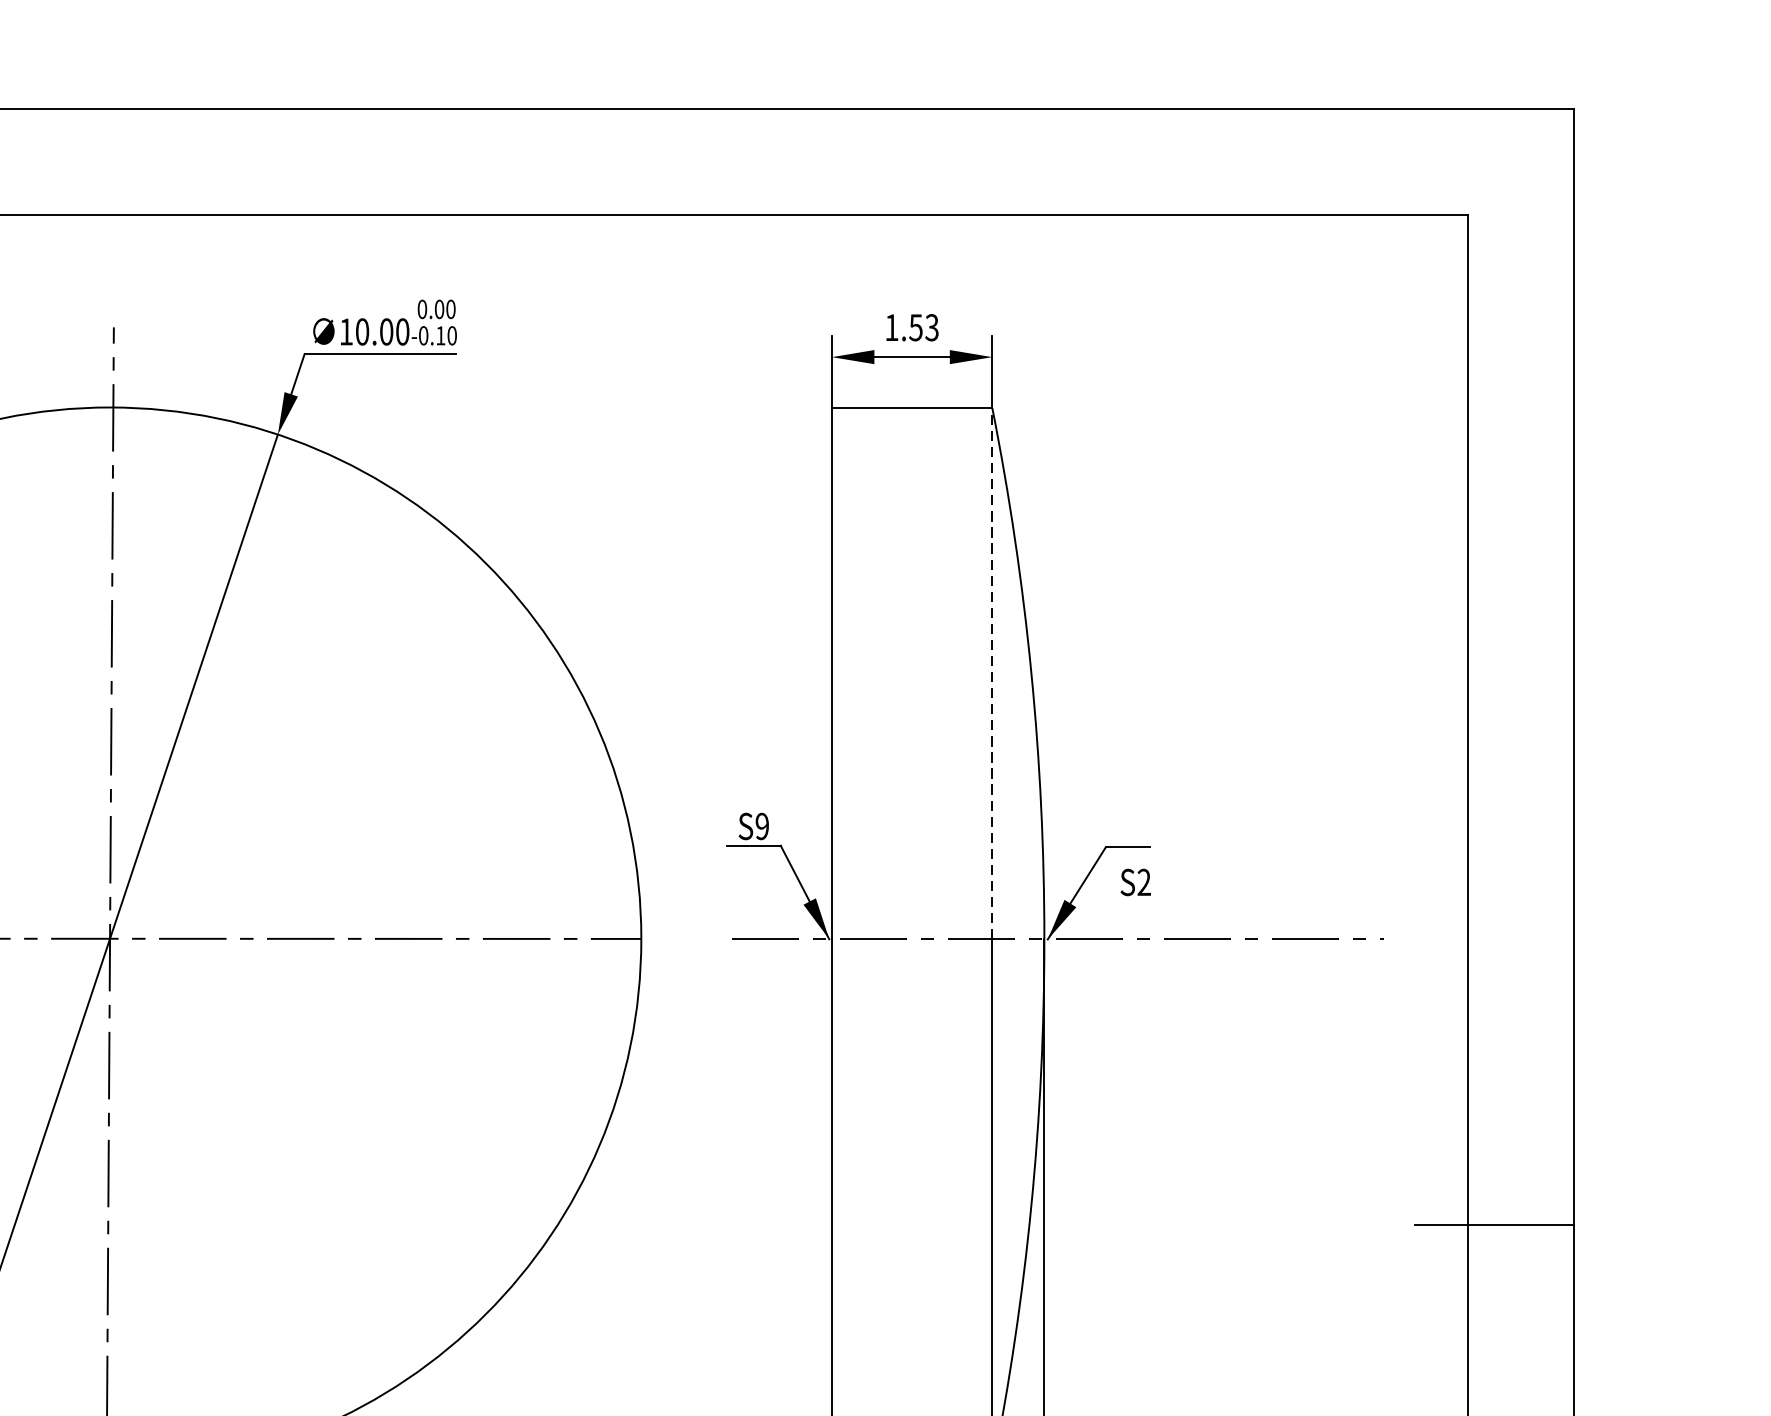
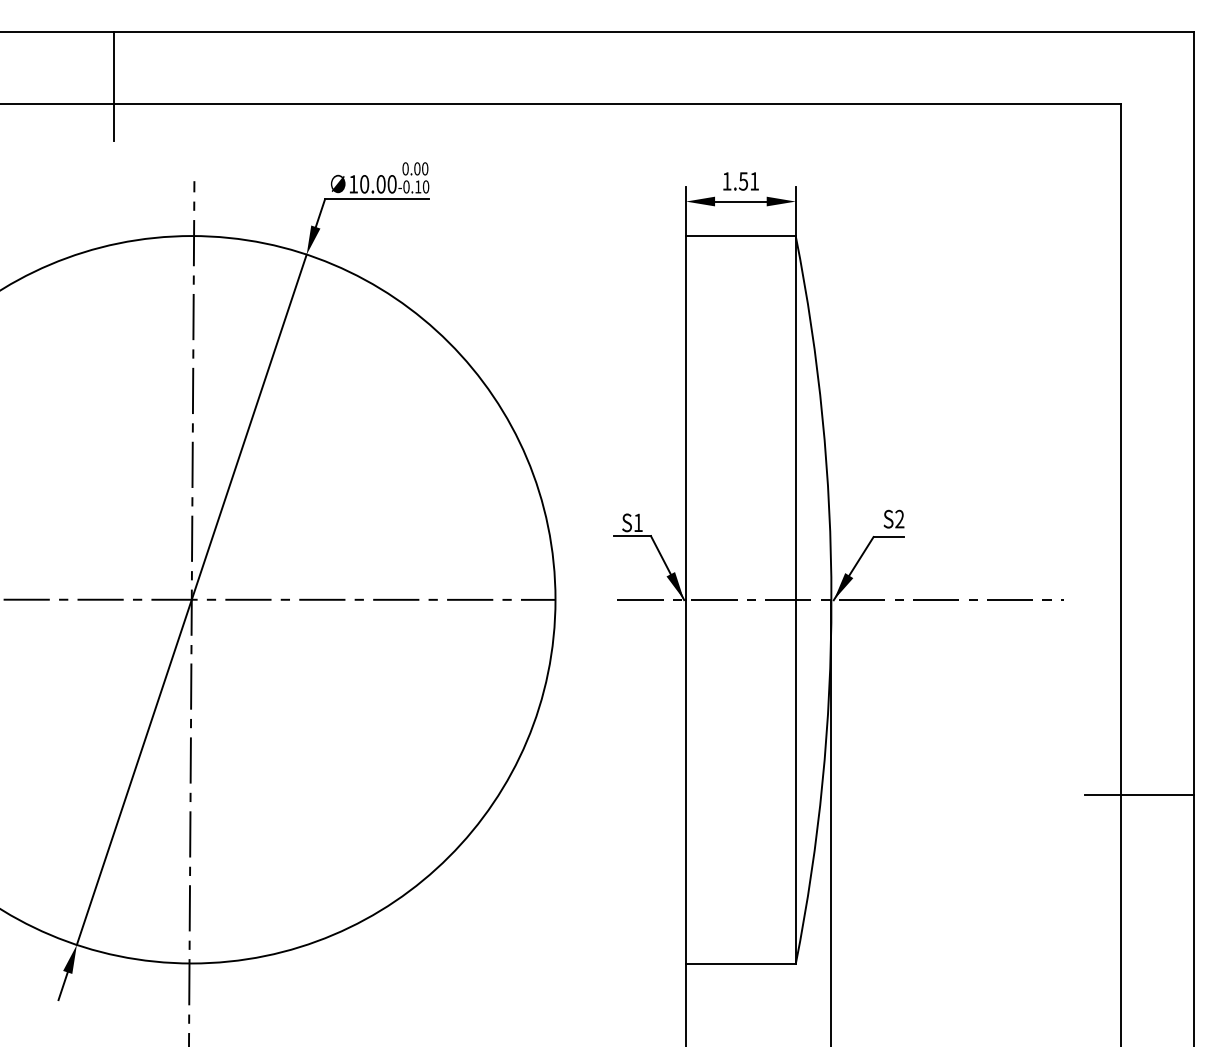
text: (931, 327) -> (754, 181), 1.53 -> 1.51
line: (991, 674) -> (795, 418), dashed -> solid
text: (761, 825) -> (637, 522), S9 -> S1
text: (1135, 881) -> (893, 518), moved

